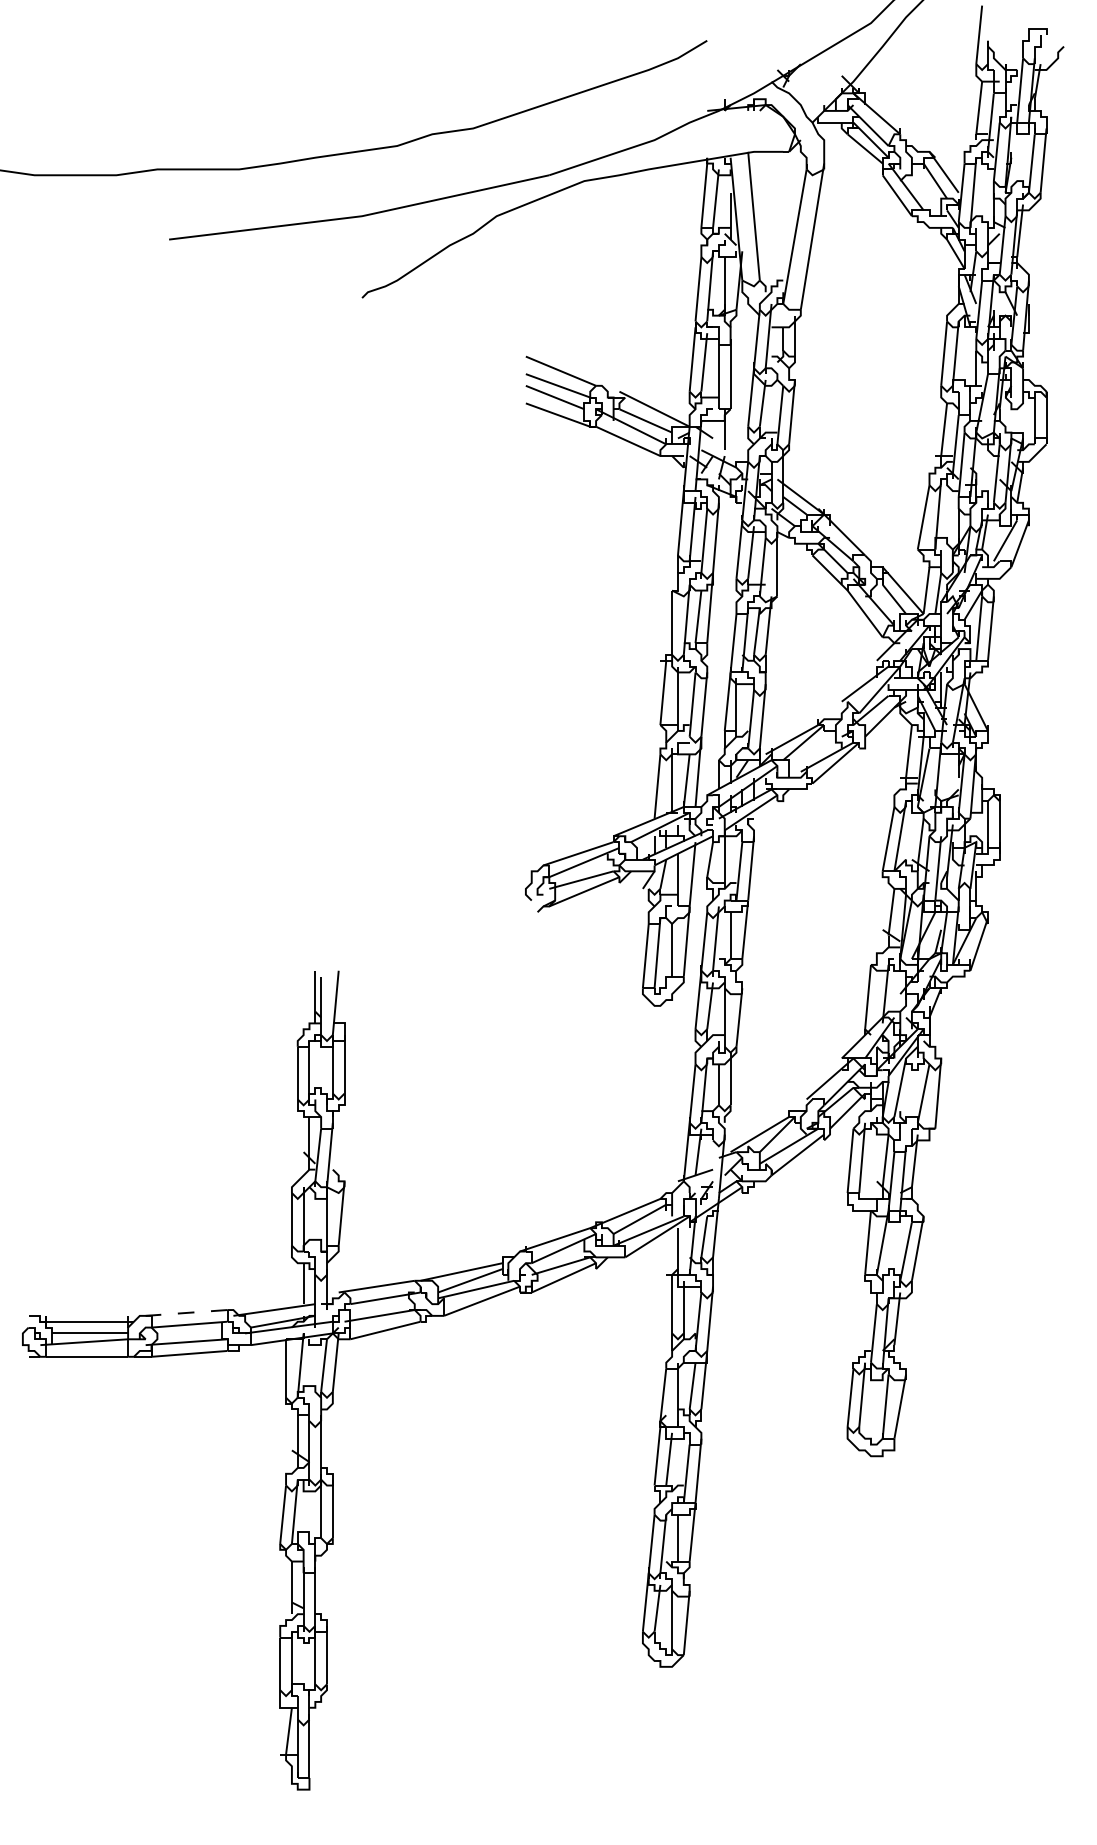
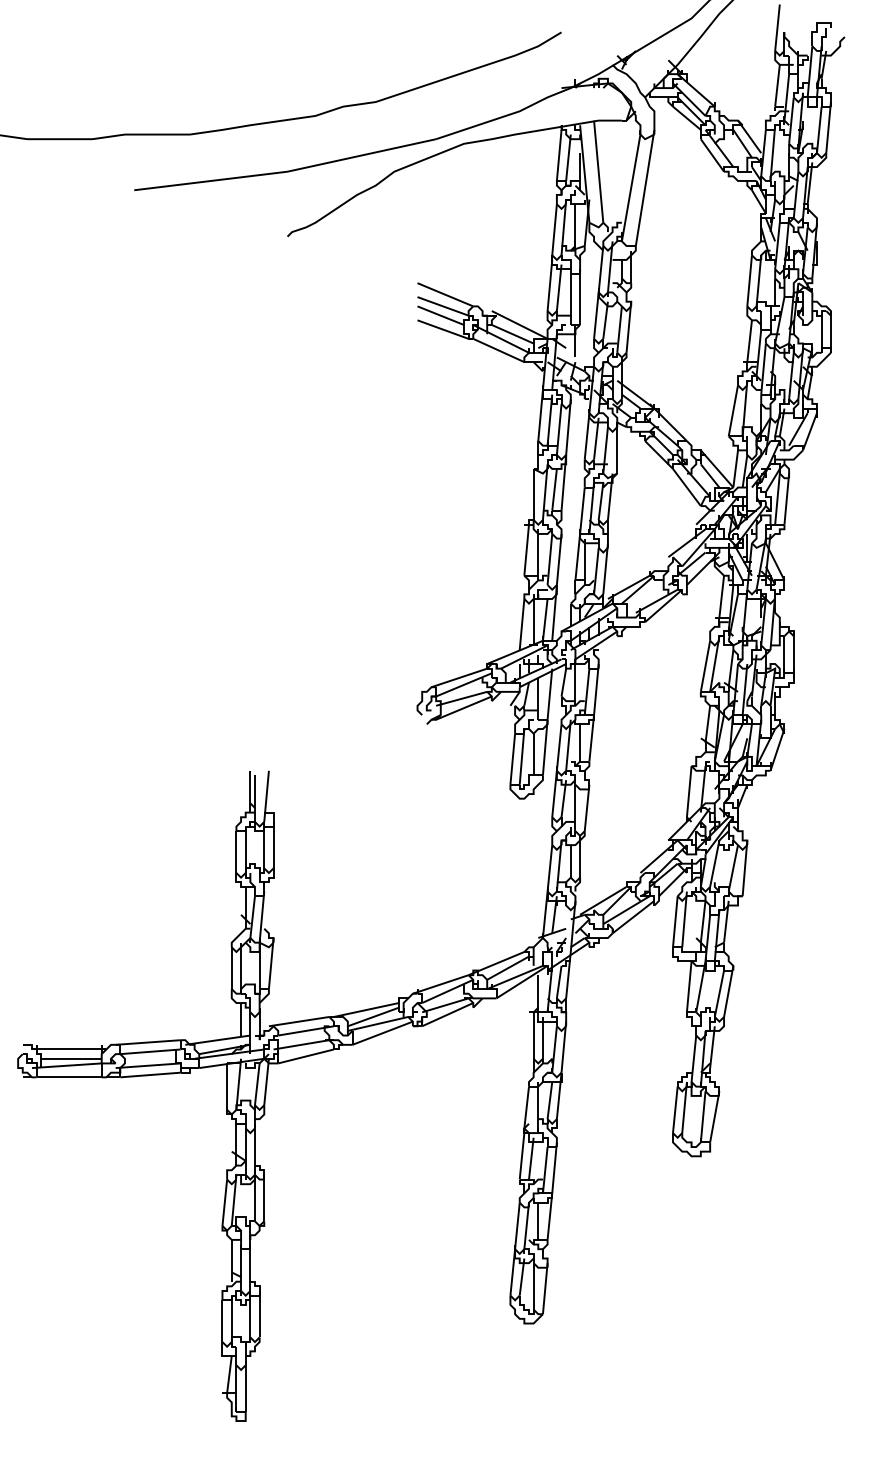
line: (186, 1312) -> (148, 1042), dashed -> solid

